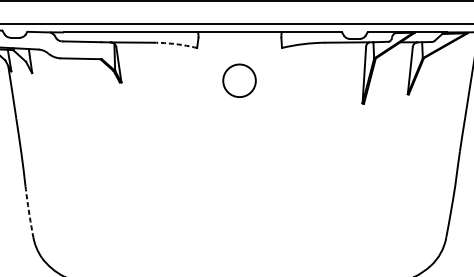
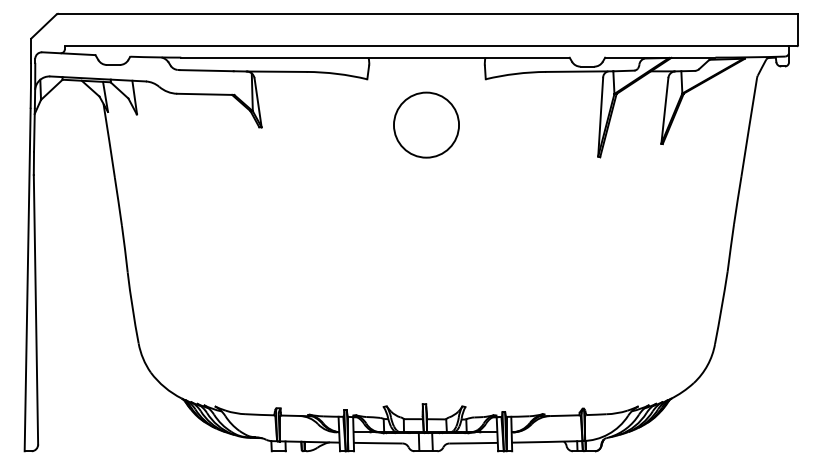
arc: (175, 43) -> (337, 73), dashed -> solid
circle: (239, 80) -> (426, 124), size x1.43
arc: (28, 212) -> (132, 308), dashed -> solid

